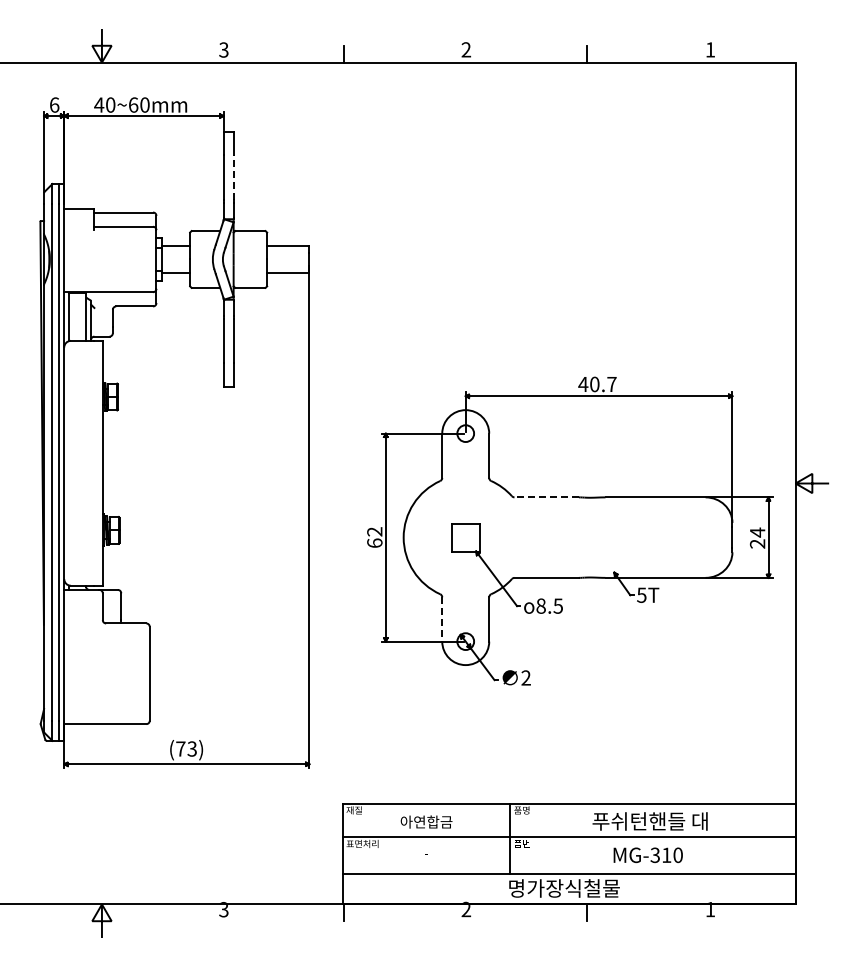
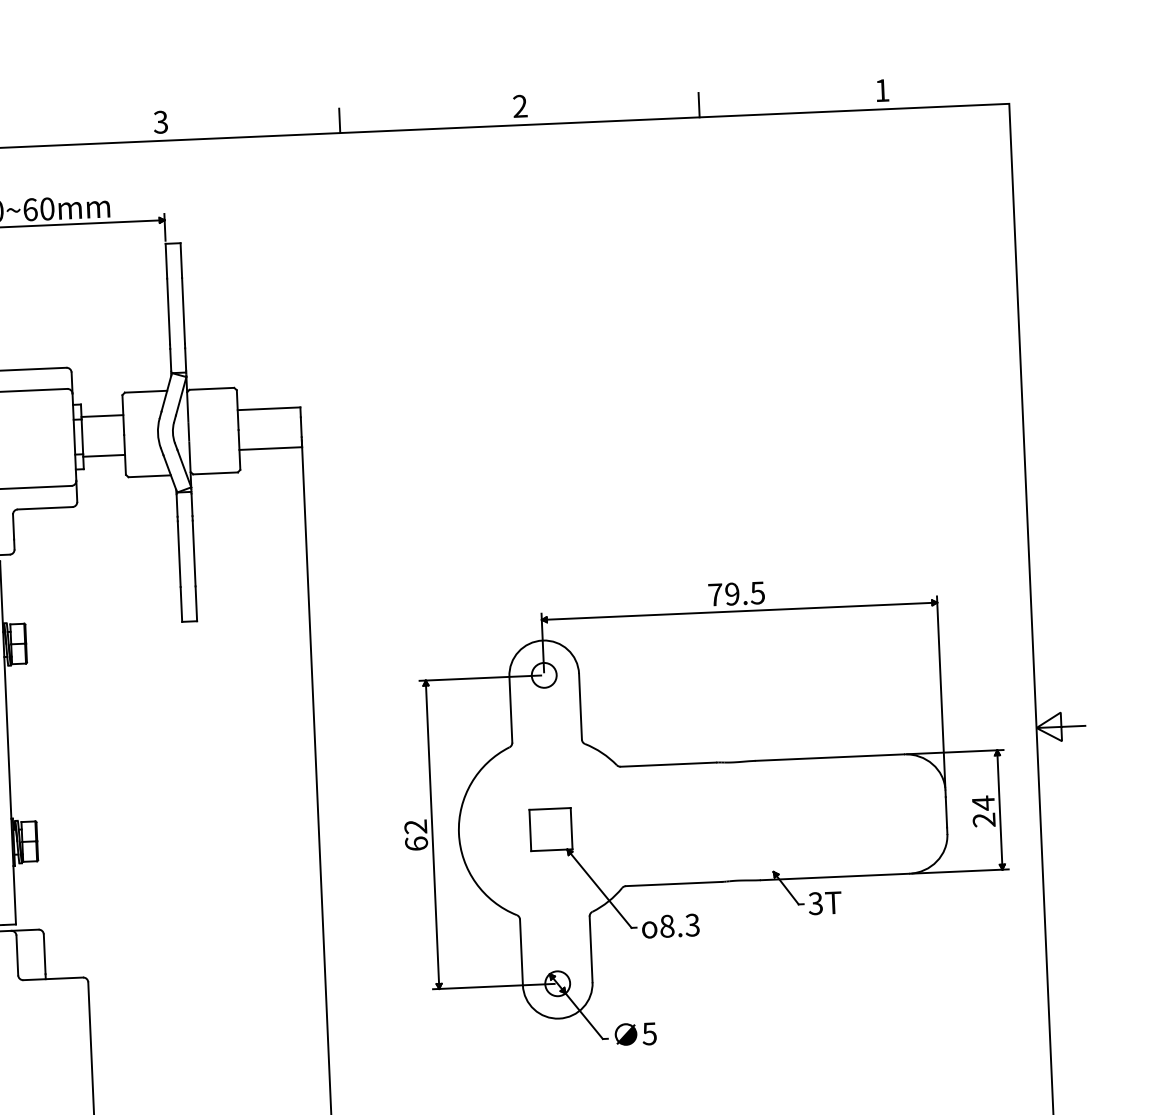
line: (233, 177) -> (183, 310), dashed -> solid
text: (597, 384) -> (736, 594), 40.7 -> 79.5
line: (546, 497) -> (668, 764), dashed -> solid
text: (641, 594) -> (815, 902), 5T -> 3T
text: (558, 605) -> (692, 924), 8.5 -> 8.3
line: (442, 619) -> (521, 952), dashed -> solid
text: (525, 677) -> (648, 1033), 2 -> 5

